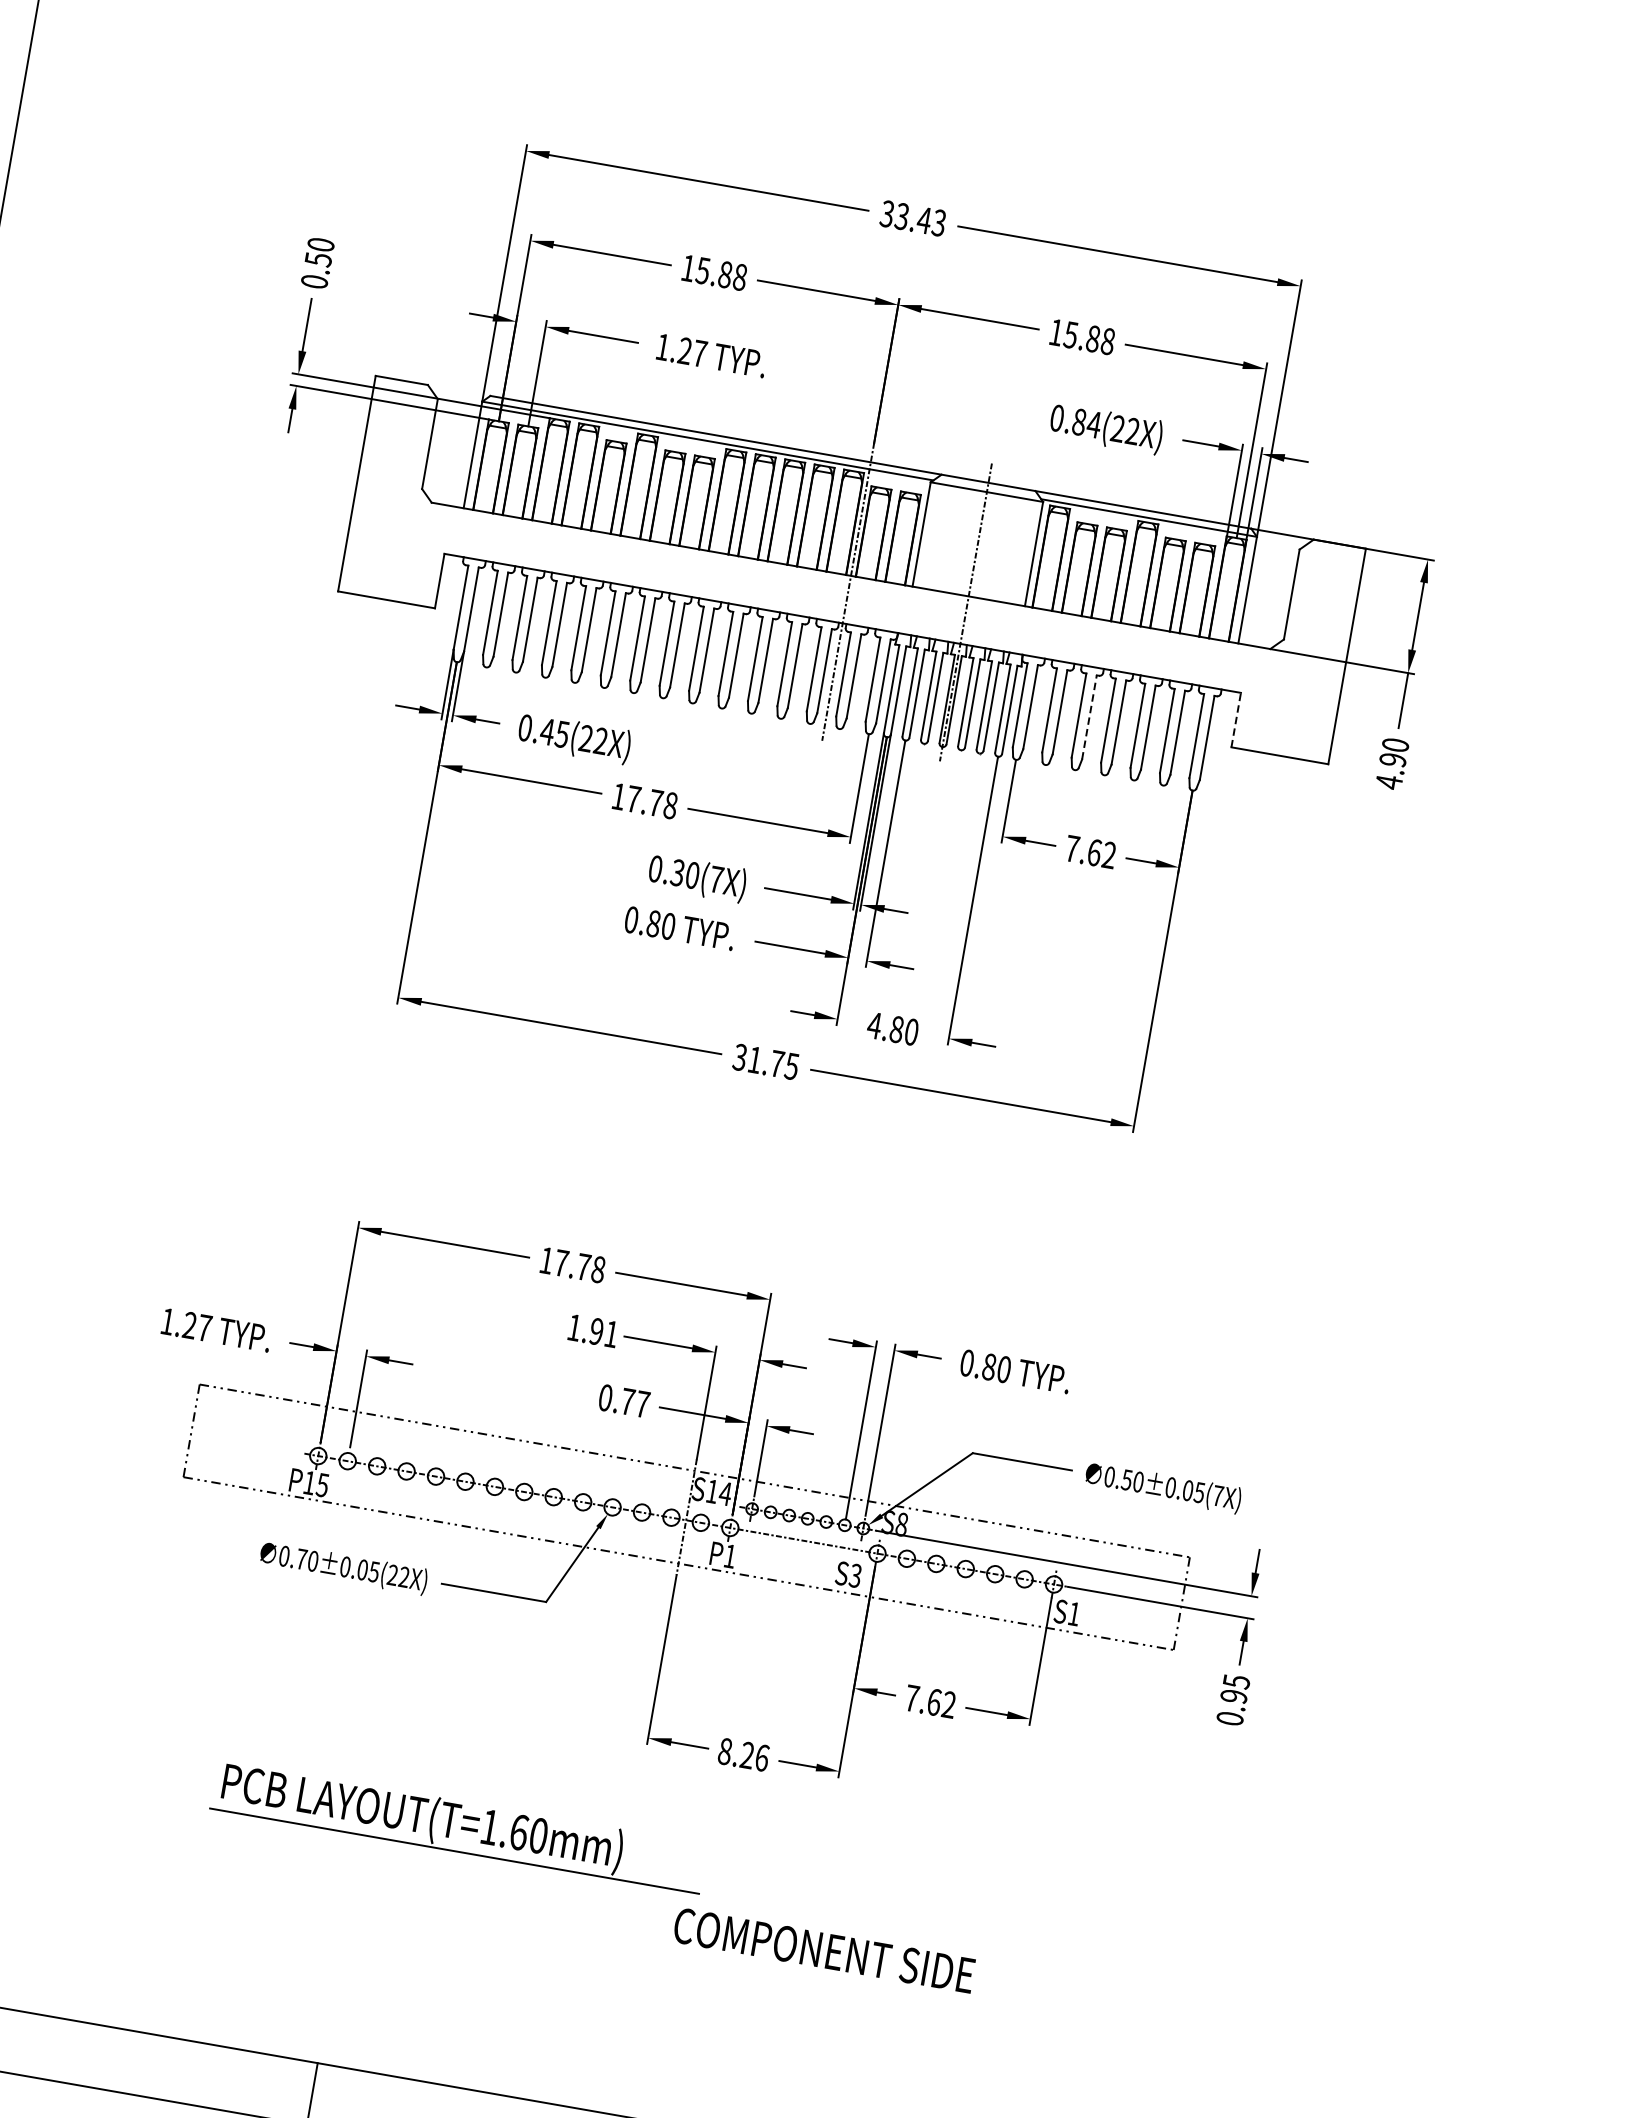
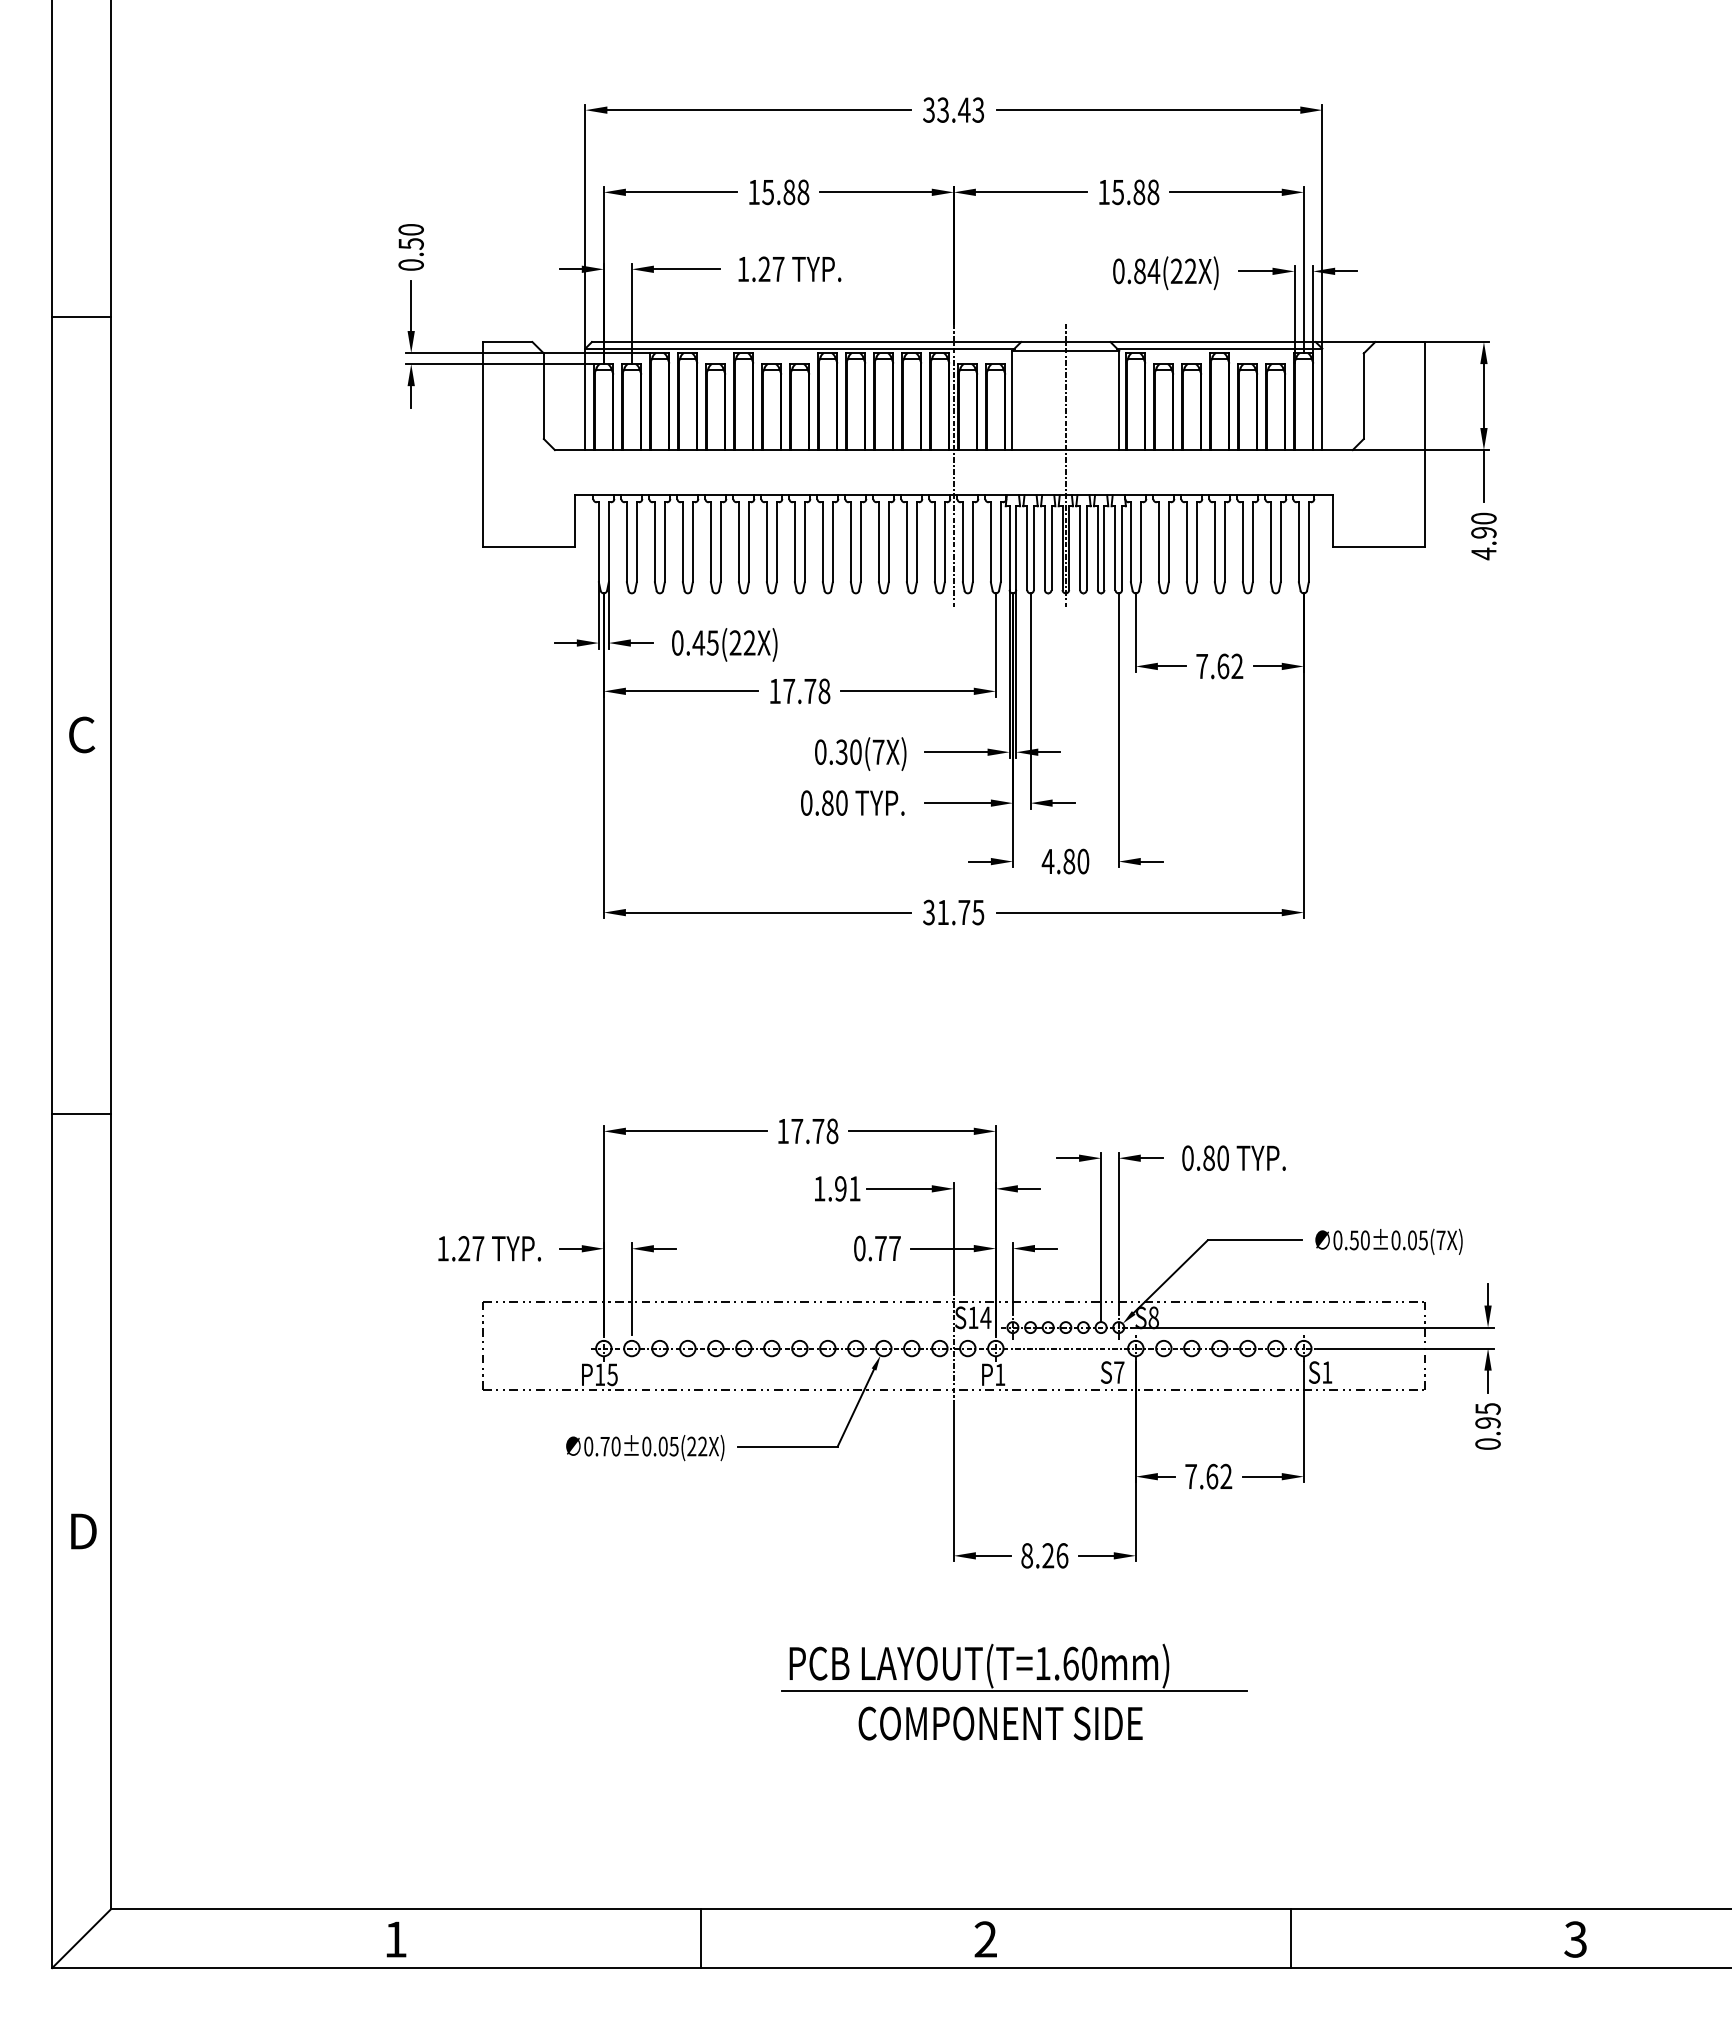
line: (1089, 716) -> (1196, 541), dashed -> solid
line: (1235, 720) -> (1332, 521), dashed -> solid
text: (855, 1575) -> (1119, 1372), S3 -> S7
part: (459, 1826) -> (1014, 1667), moved
text: (824, 1950) -> (1000, 1723), moved

